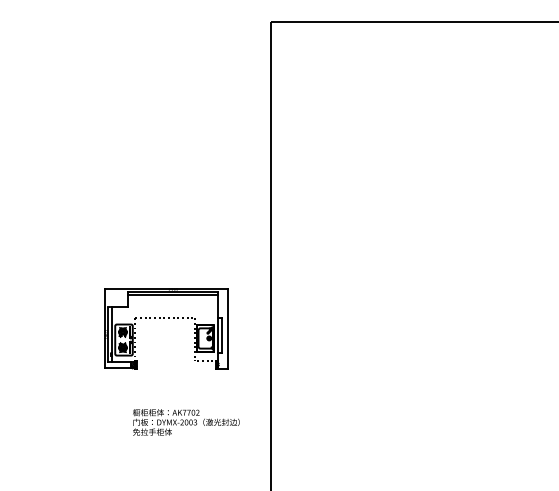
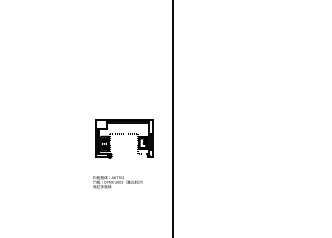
text: (185, 422) -> (117, 182), moved

